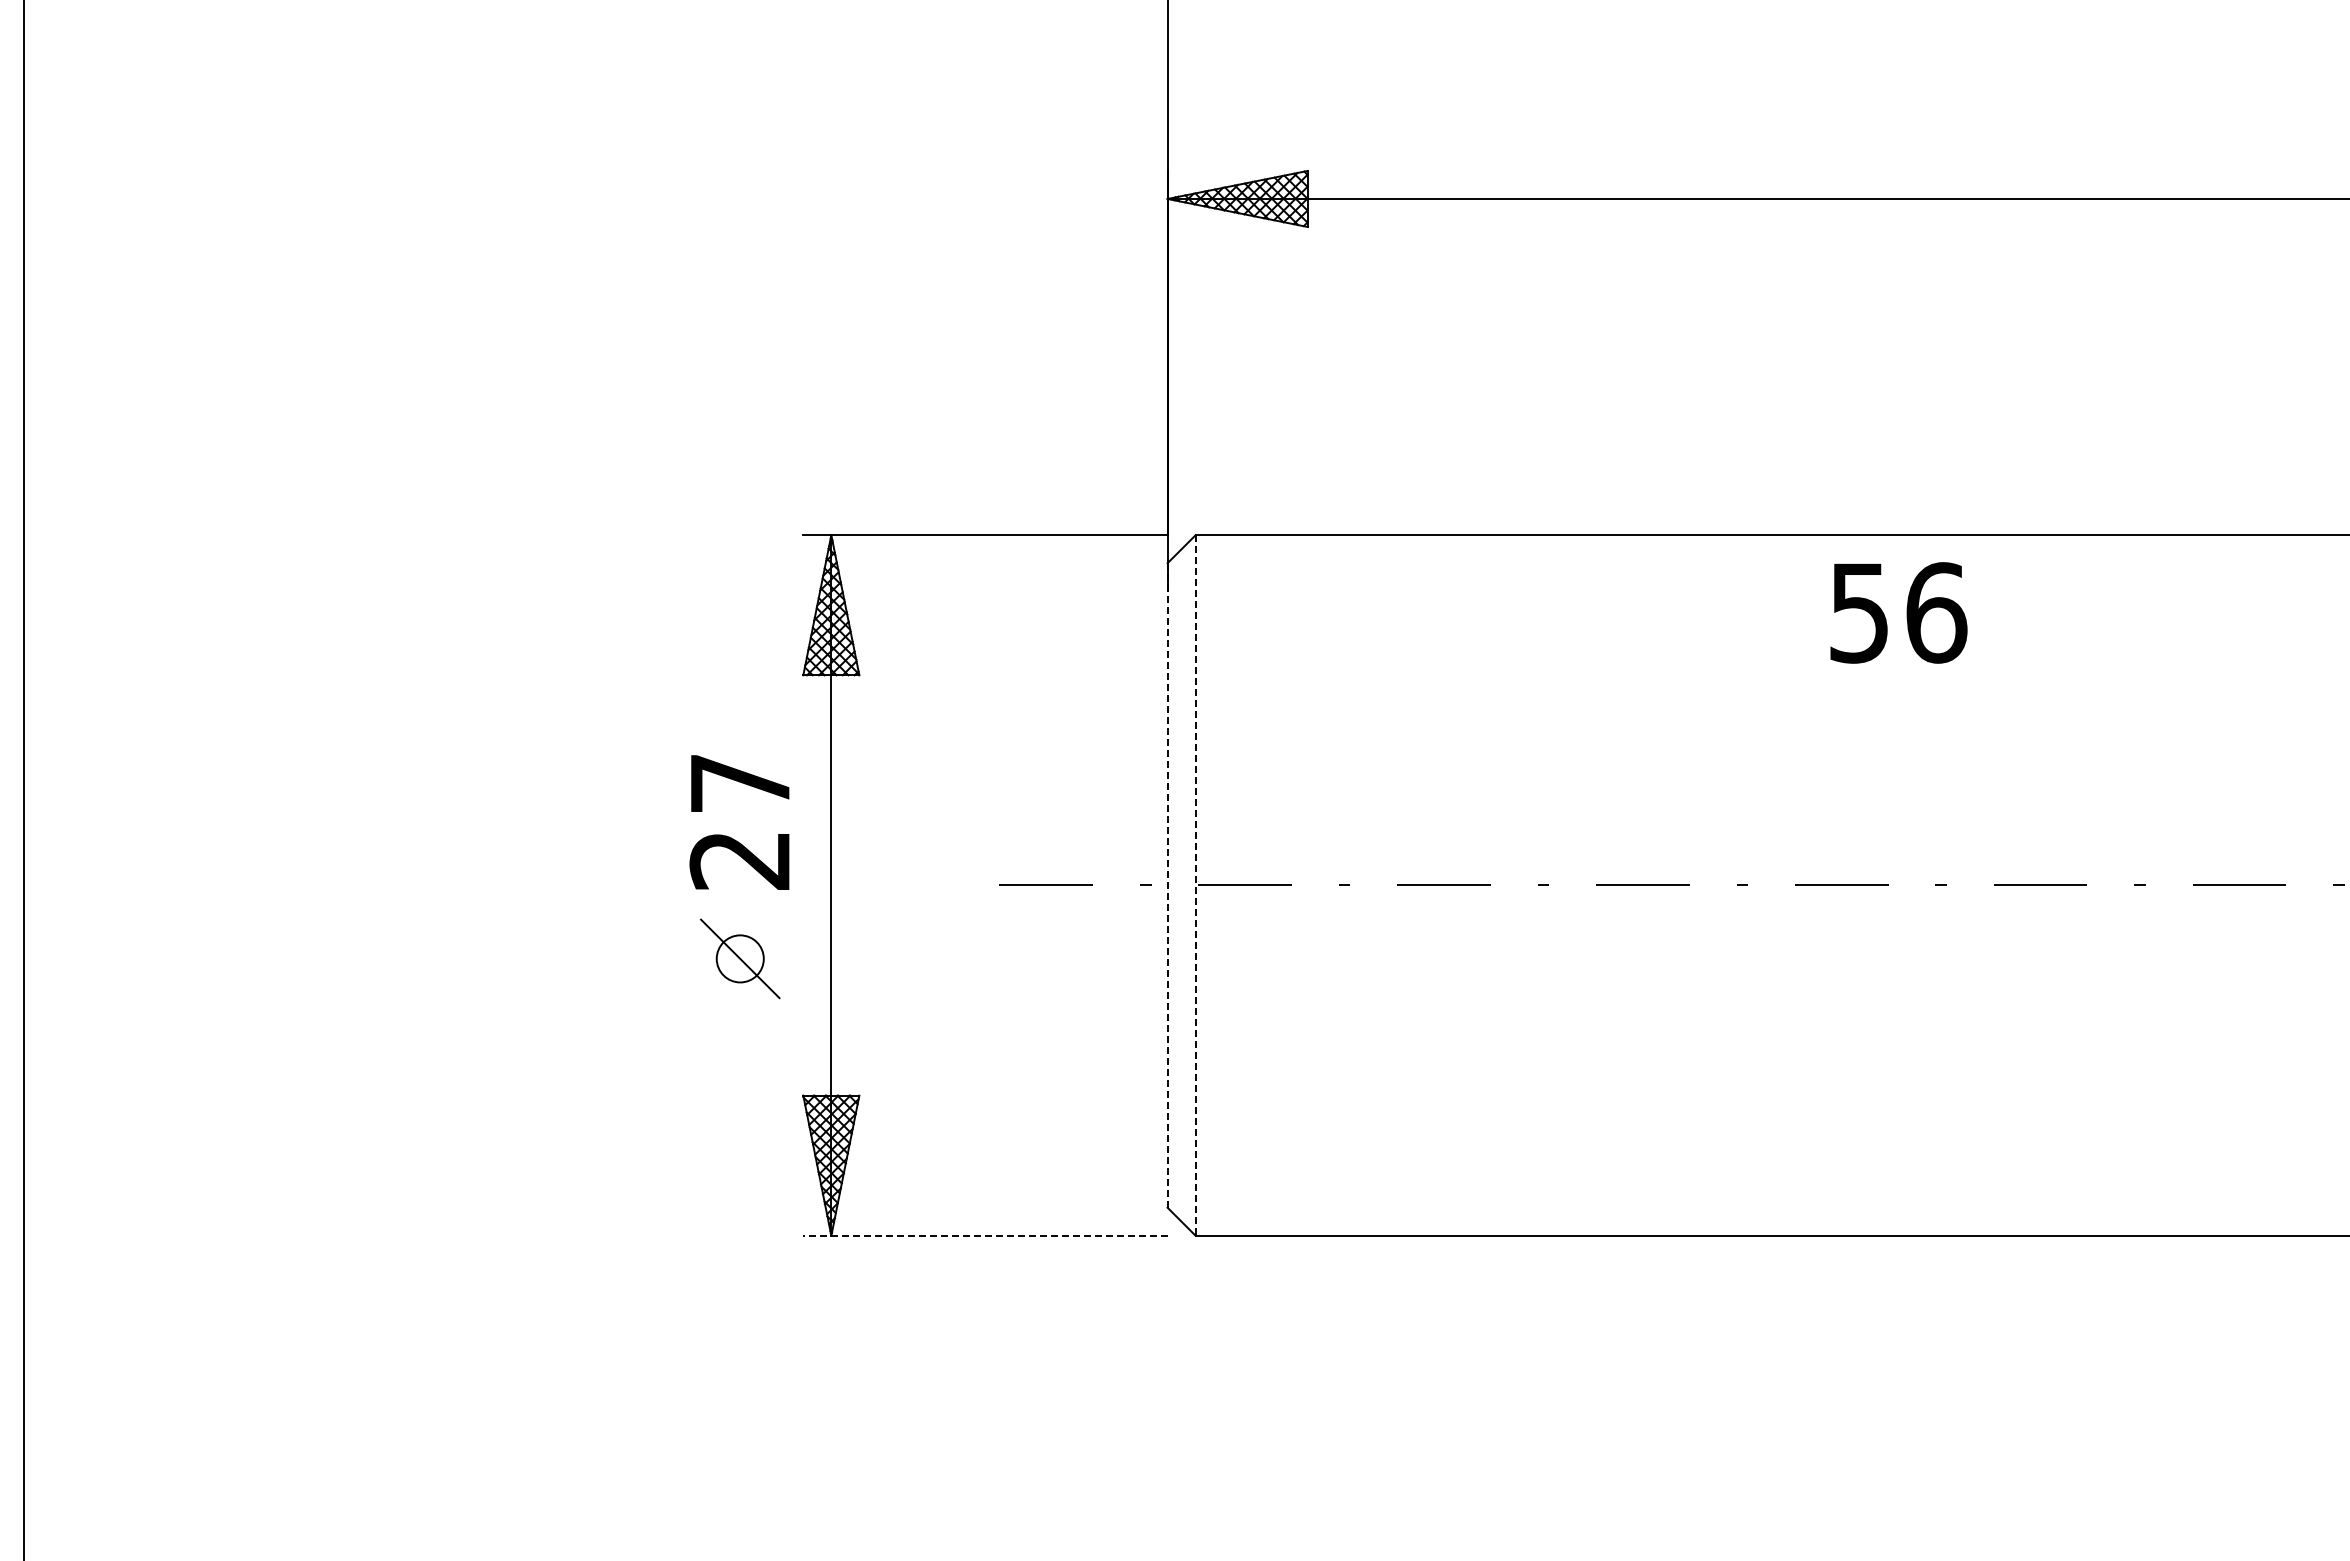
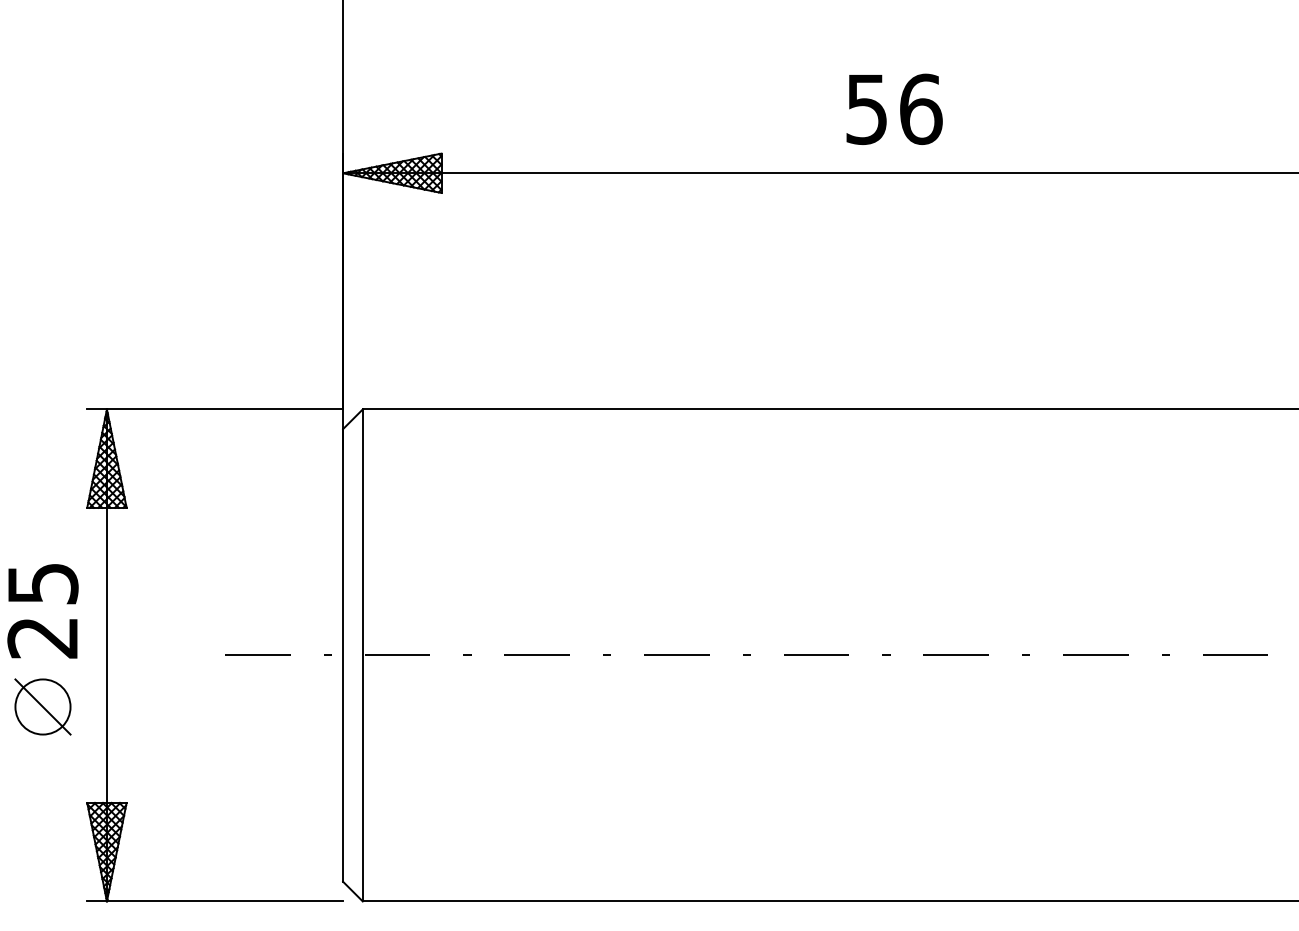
text: (1898, 612) -> (894, 109), moved
text: (741, 783) -> (43, 583), 27 -> 25
line: (1167, 885) -> (343, 655), dashed -> solid
line: (1195, 885) -> (362, 655), dashed -> solid
circle: (740, 958) -> (43, 706), size x1.67
line: (984, 1235) -> (214, 901), dashed -> solid

